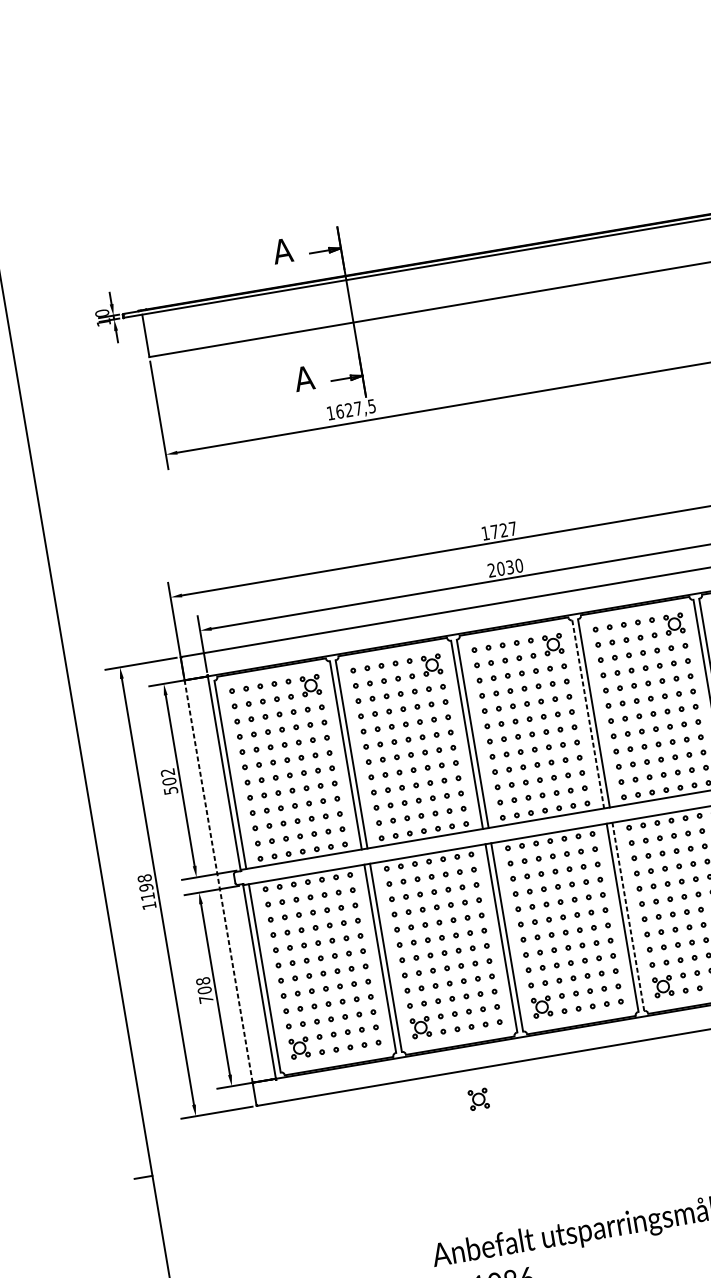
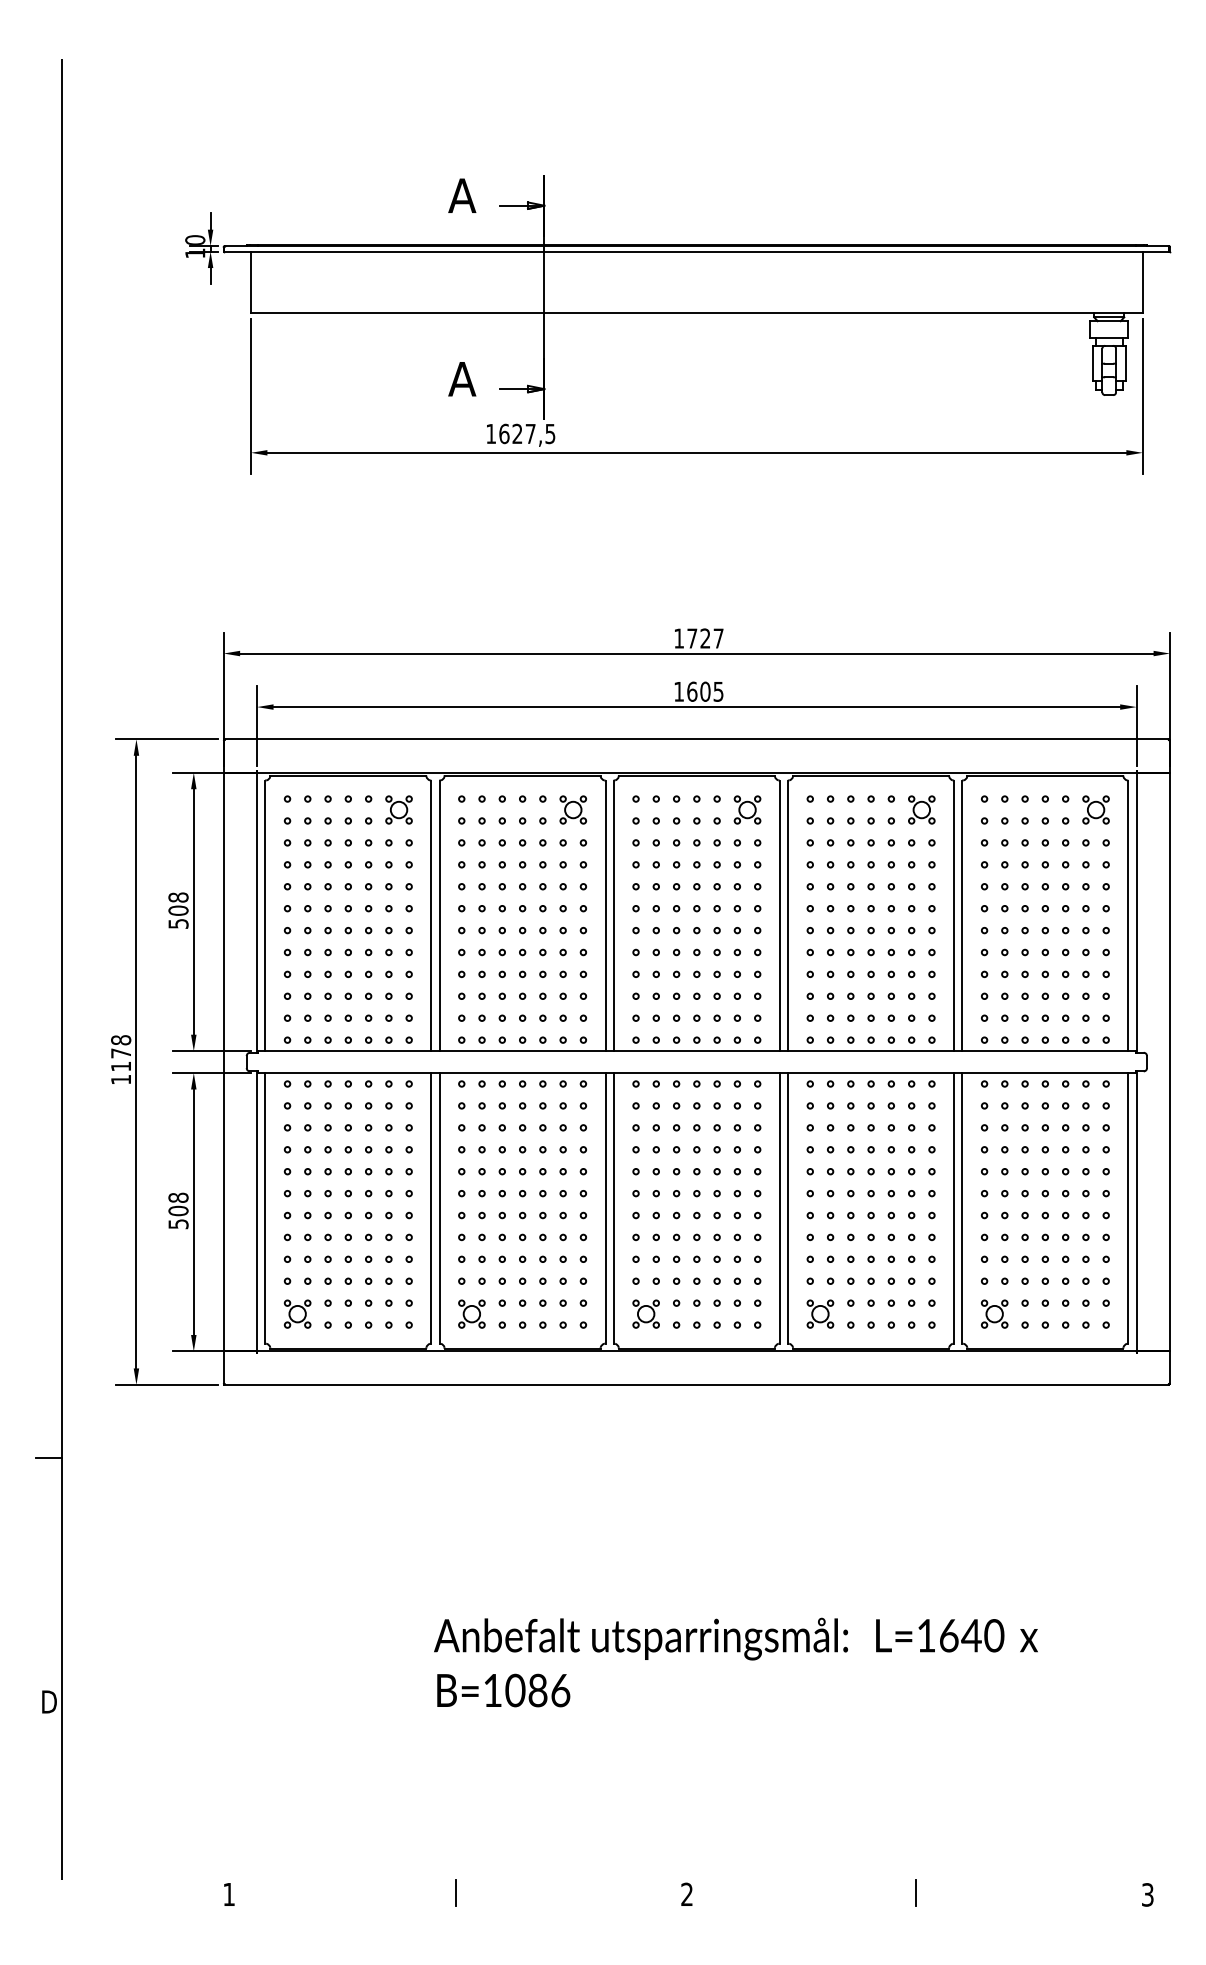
text: (505, 567) -> (698, 691), 2030 -> 1605
line: (588, 714) -> (779, 916), dashed -> solid
text: (167, 772) -> (178, 897), 502 -> 508
line: (218, 881) -> (223, 1061), dashed -> solid
text: (146, 887) -> (121, 1053), 1198 -> 1178
line: (628, 916) -> (788, 1207), dashed -> solid
text: (206, 999) -> (178, 1224), 708 -> 508
part: (478, 1098) -> (535, 1427), removed

